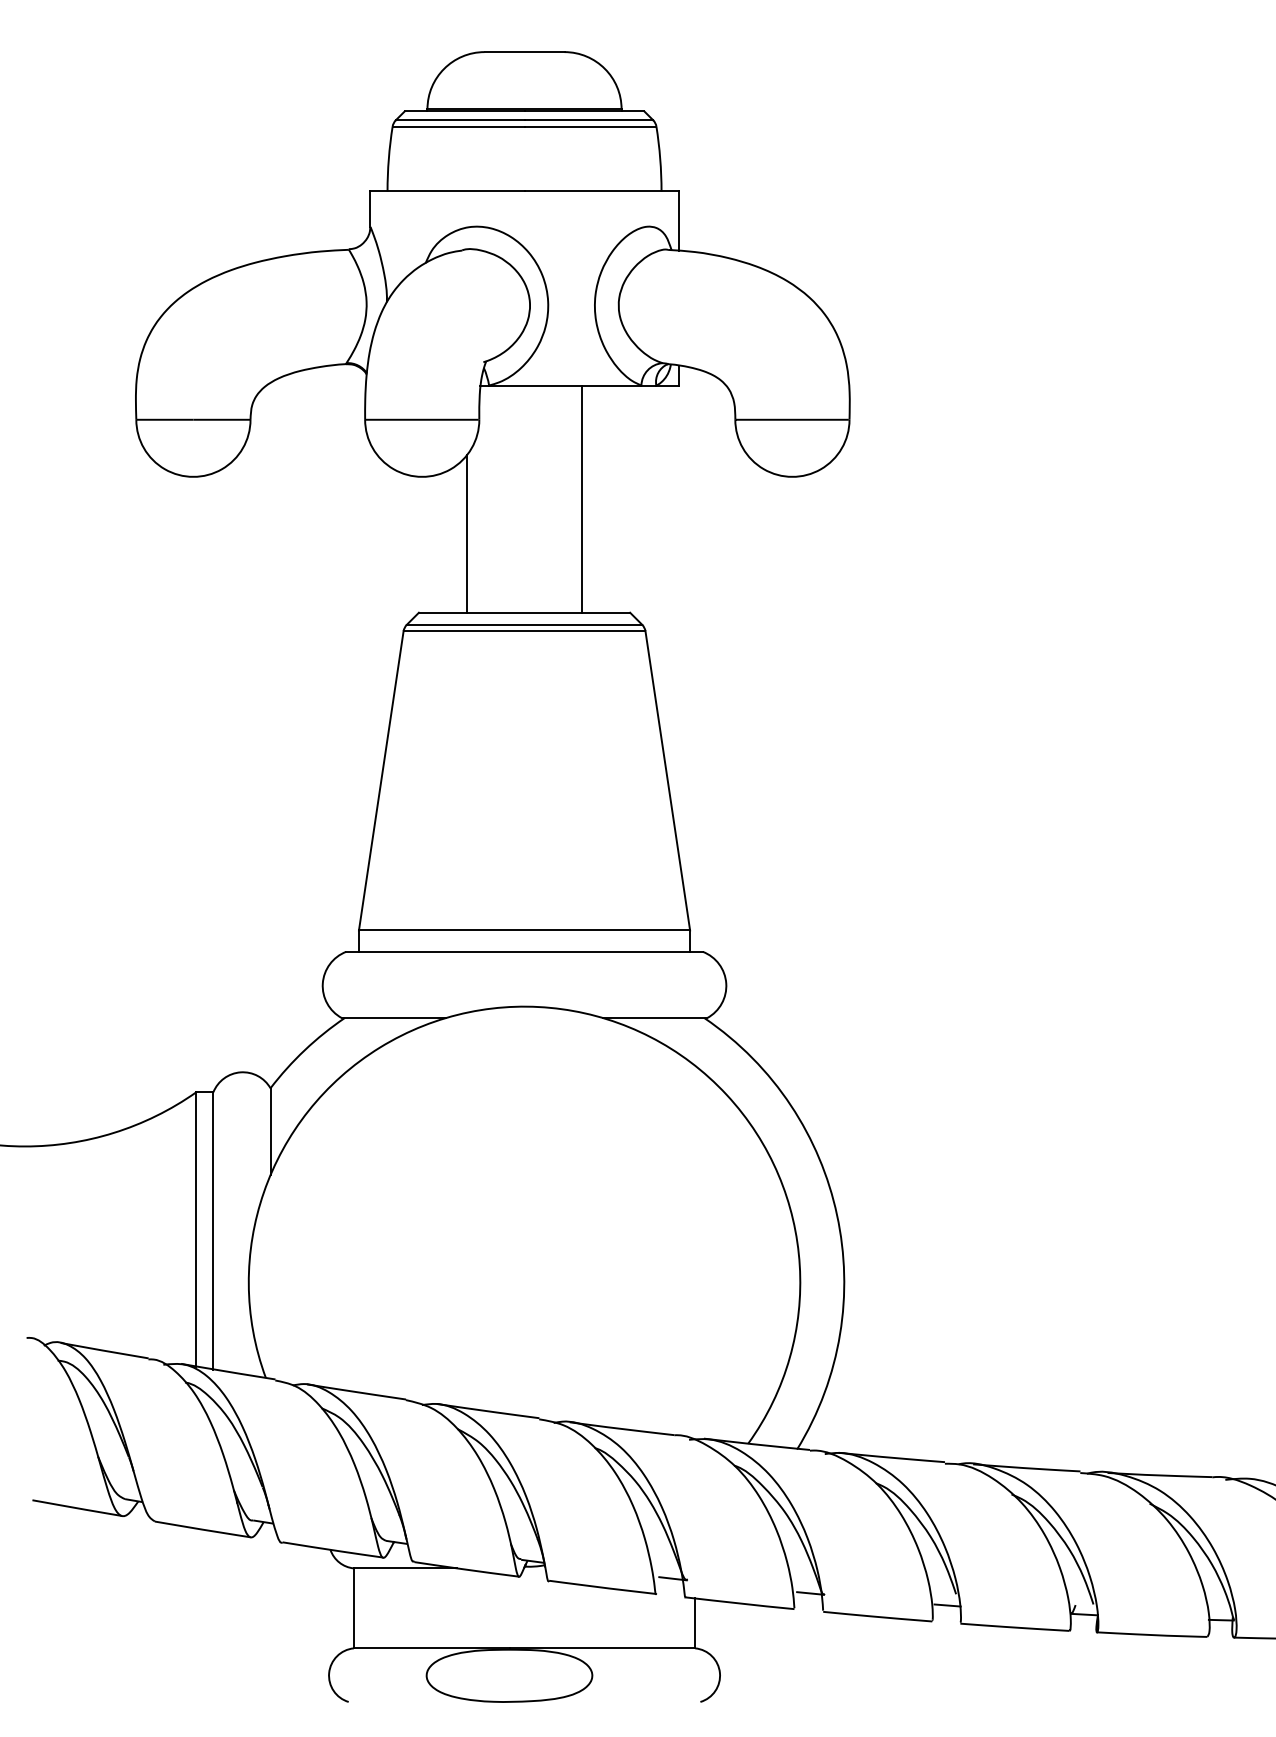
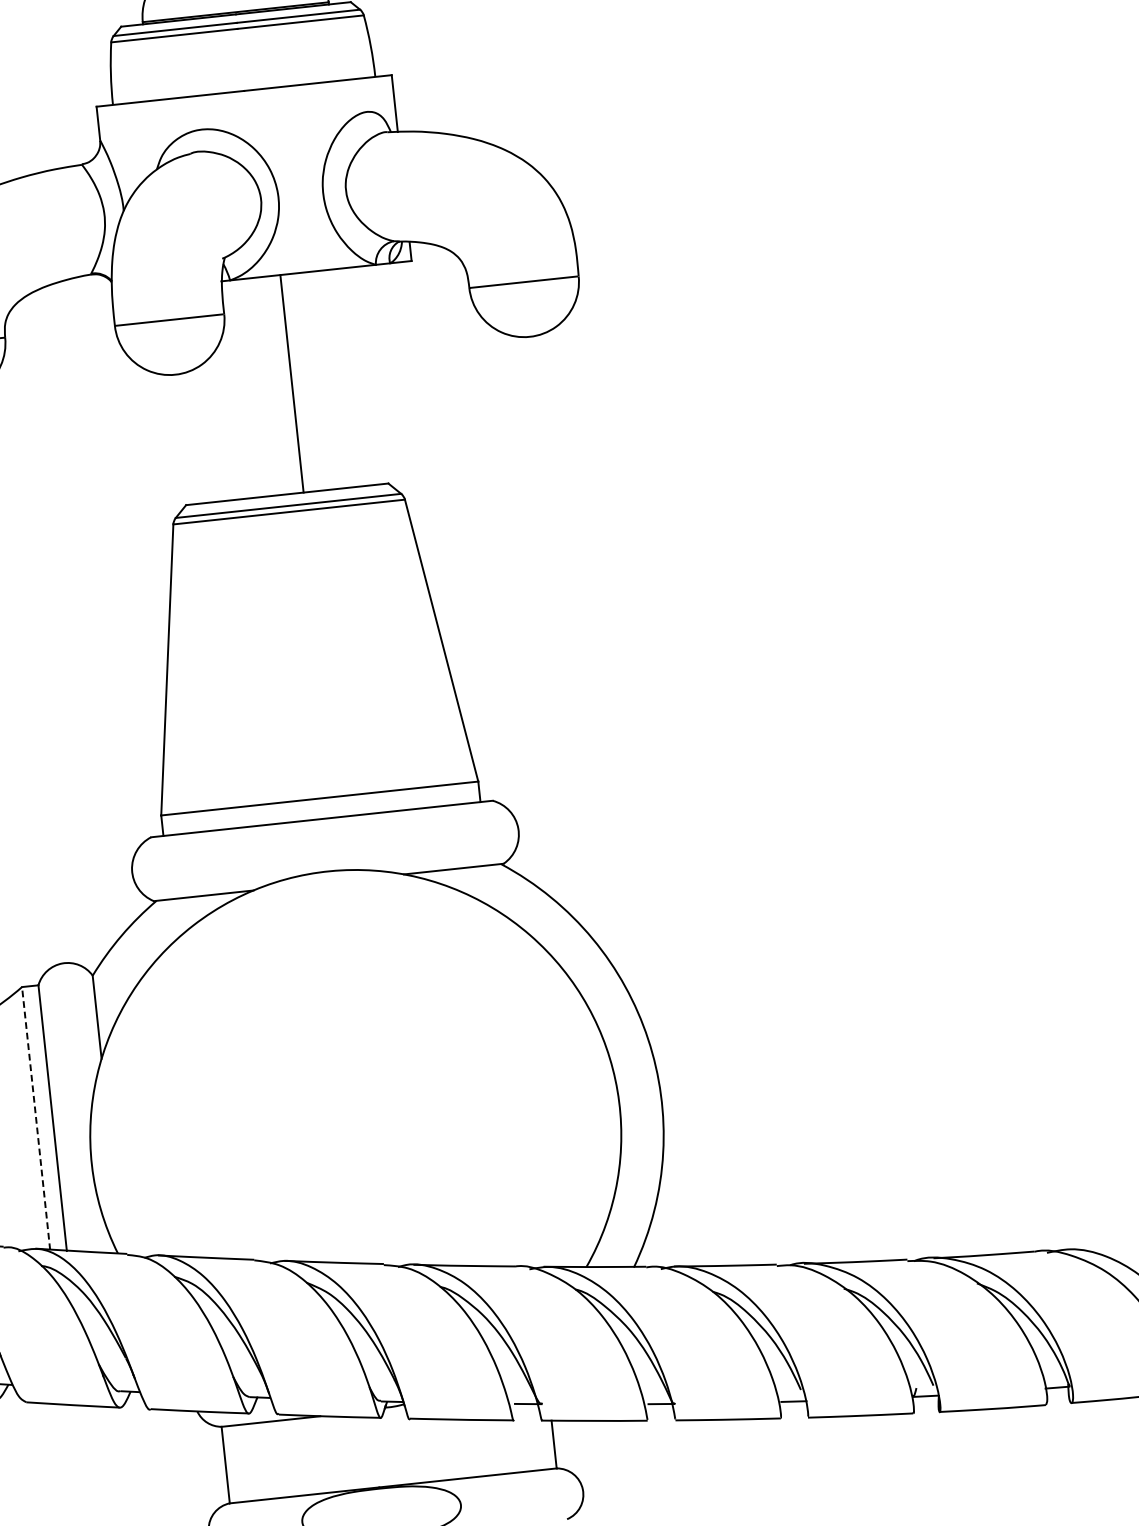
line: (581, 498) -> (291, 383), moved
line: (467, 533) -> (224, 424), removed
line: (196, 1229) -> (36, 1118), solid -> dashed

